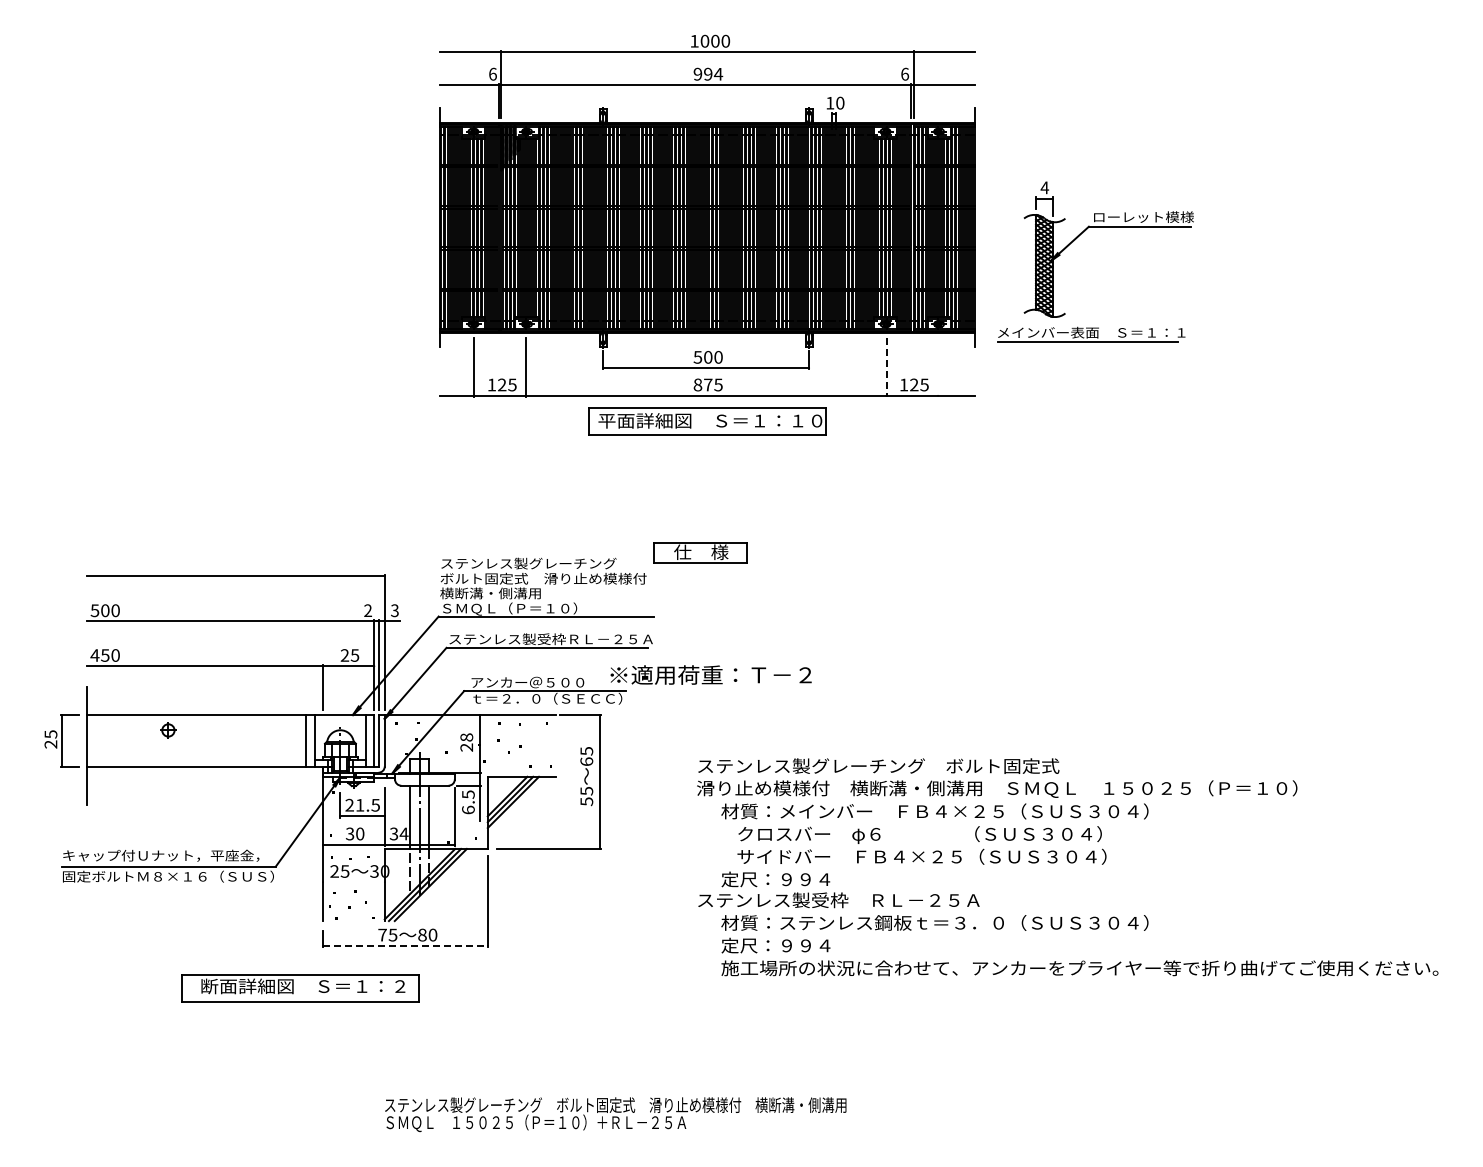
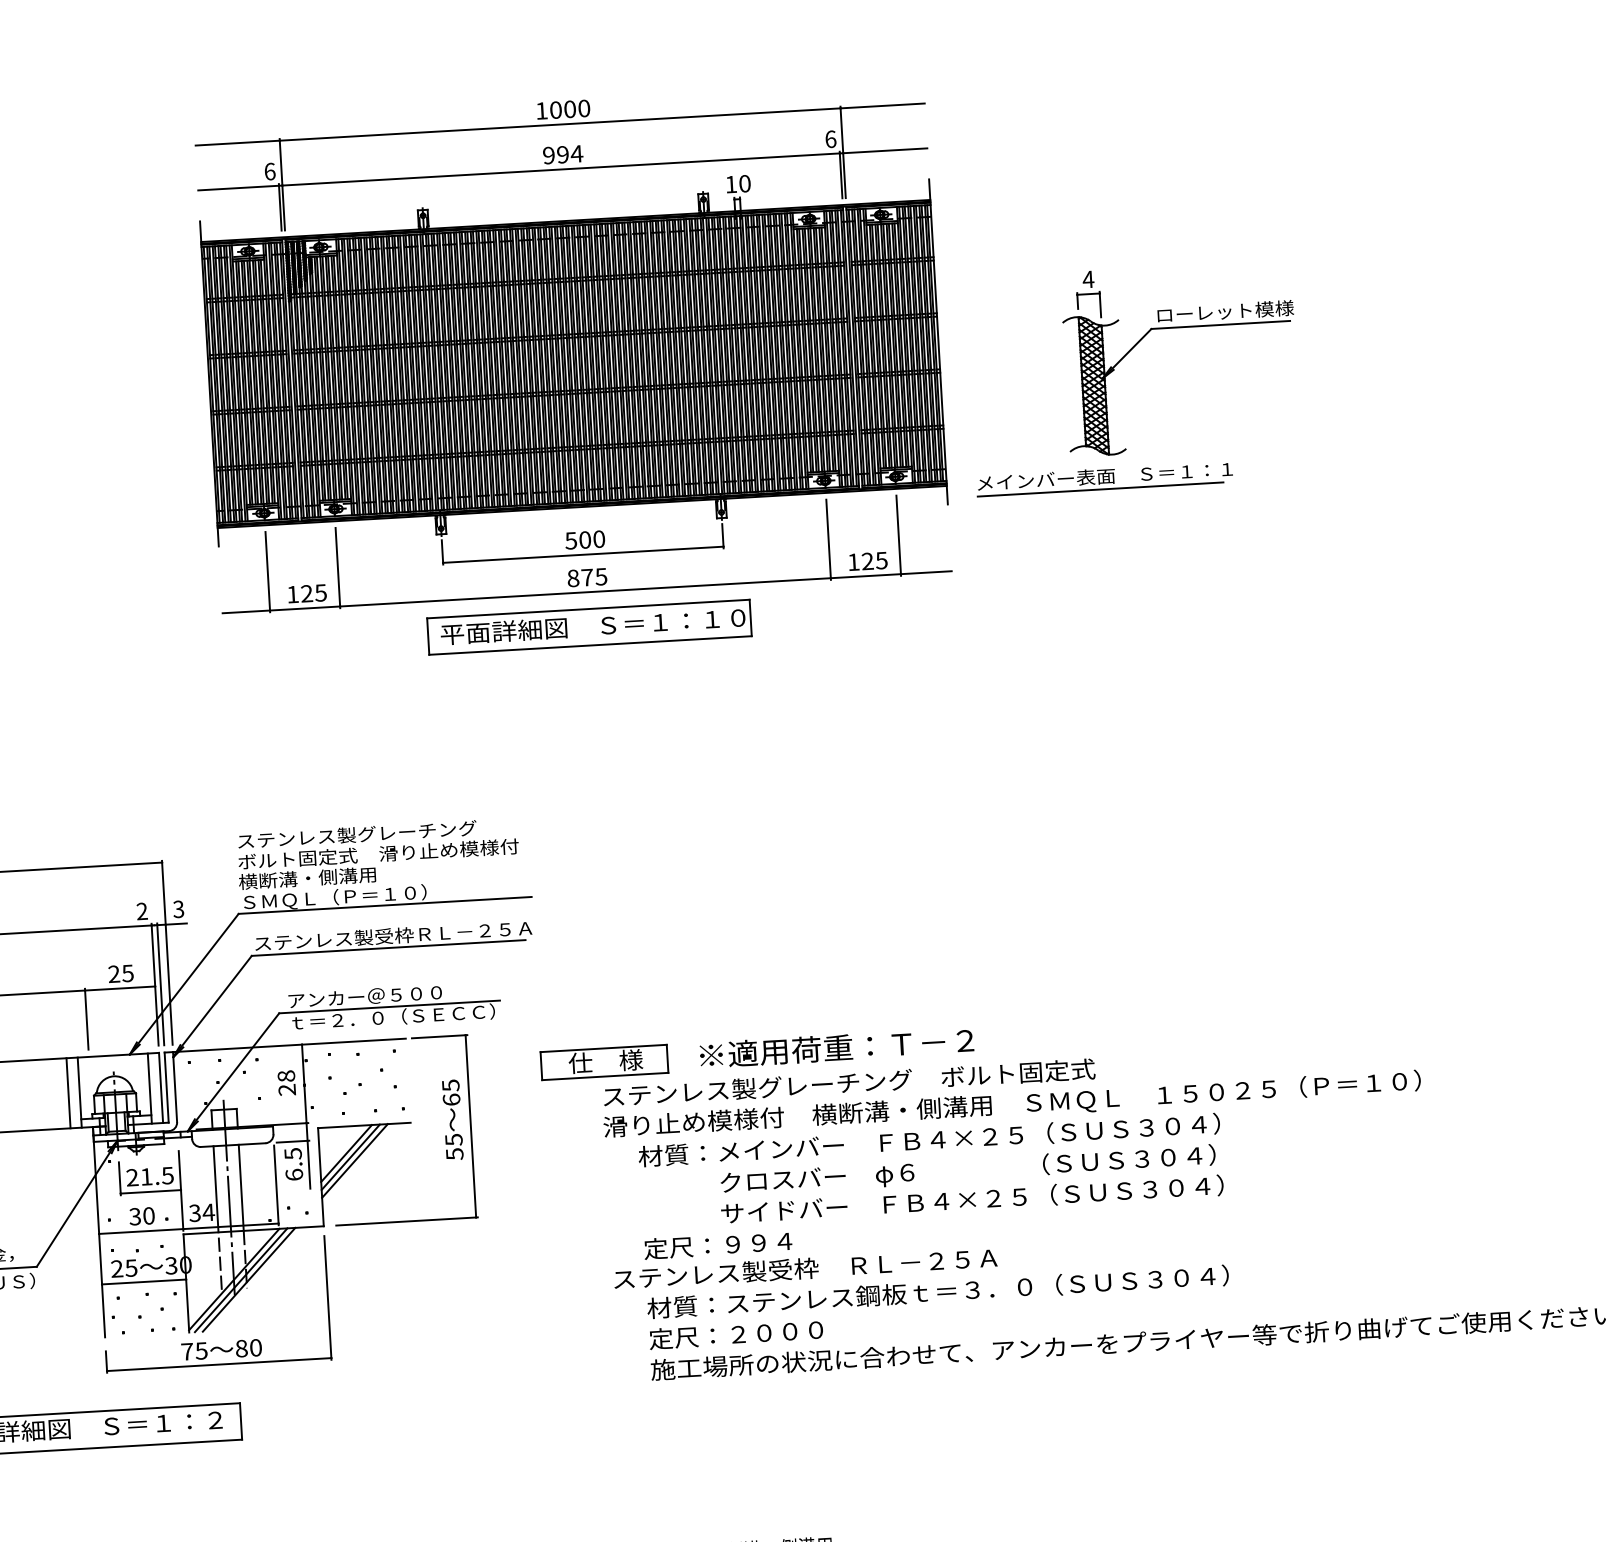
part: (1108, 227) -> (1178, 328), moved
line: (886, 367) -> (828, 539), dashed -> solid
line: (938, 367) -> (899, 535), added
part: (700, 552) -> (604, 1062), moved
text: (710, 674) -> (835, 1047), moved
text: (921, 845) -> (970, 1184), moved
line: (353, 882) -> (143, 1282), added
line: (405, 945) -> (219, 1364), dashed -> solid
text: (815, 945) -> (777, 1331), 定尺：９９４ -> 定尺：２０００

